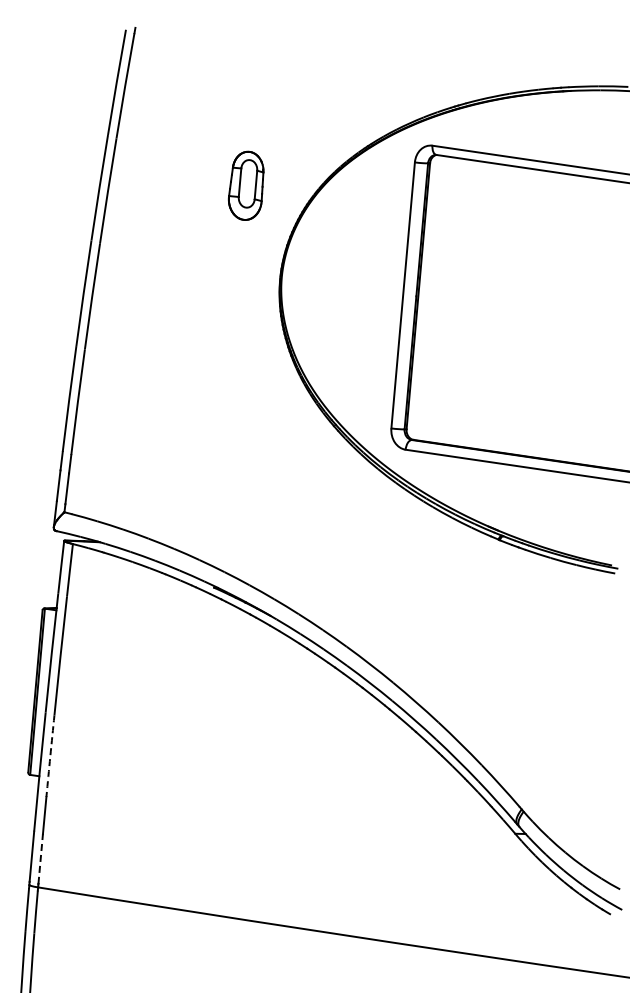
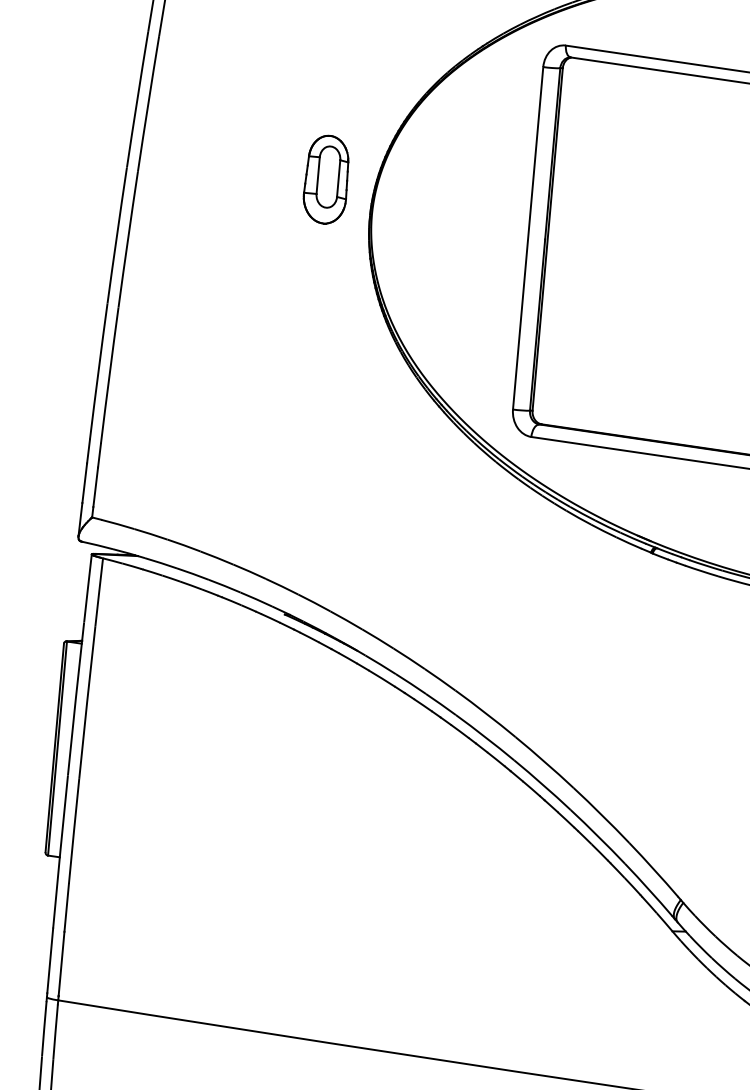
part: (245, 185) -> (325, 179), moved
arc: (50, 756) -> (74, 831), dashed -> solid
line: (40, 859) -> (61, 964), dashed -> solid

